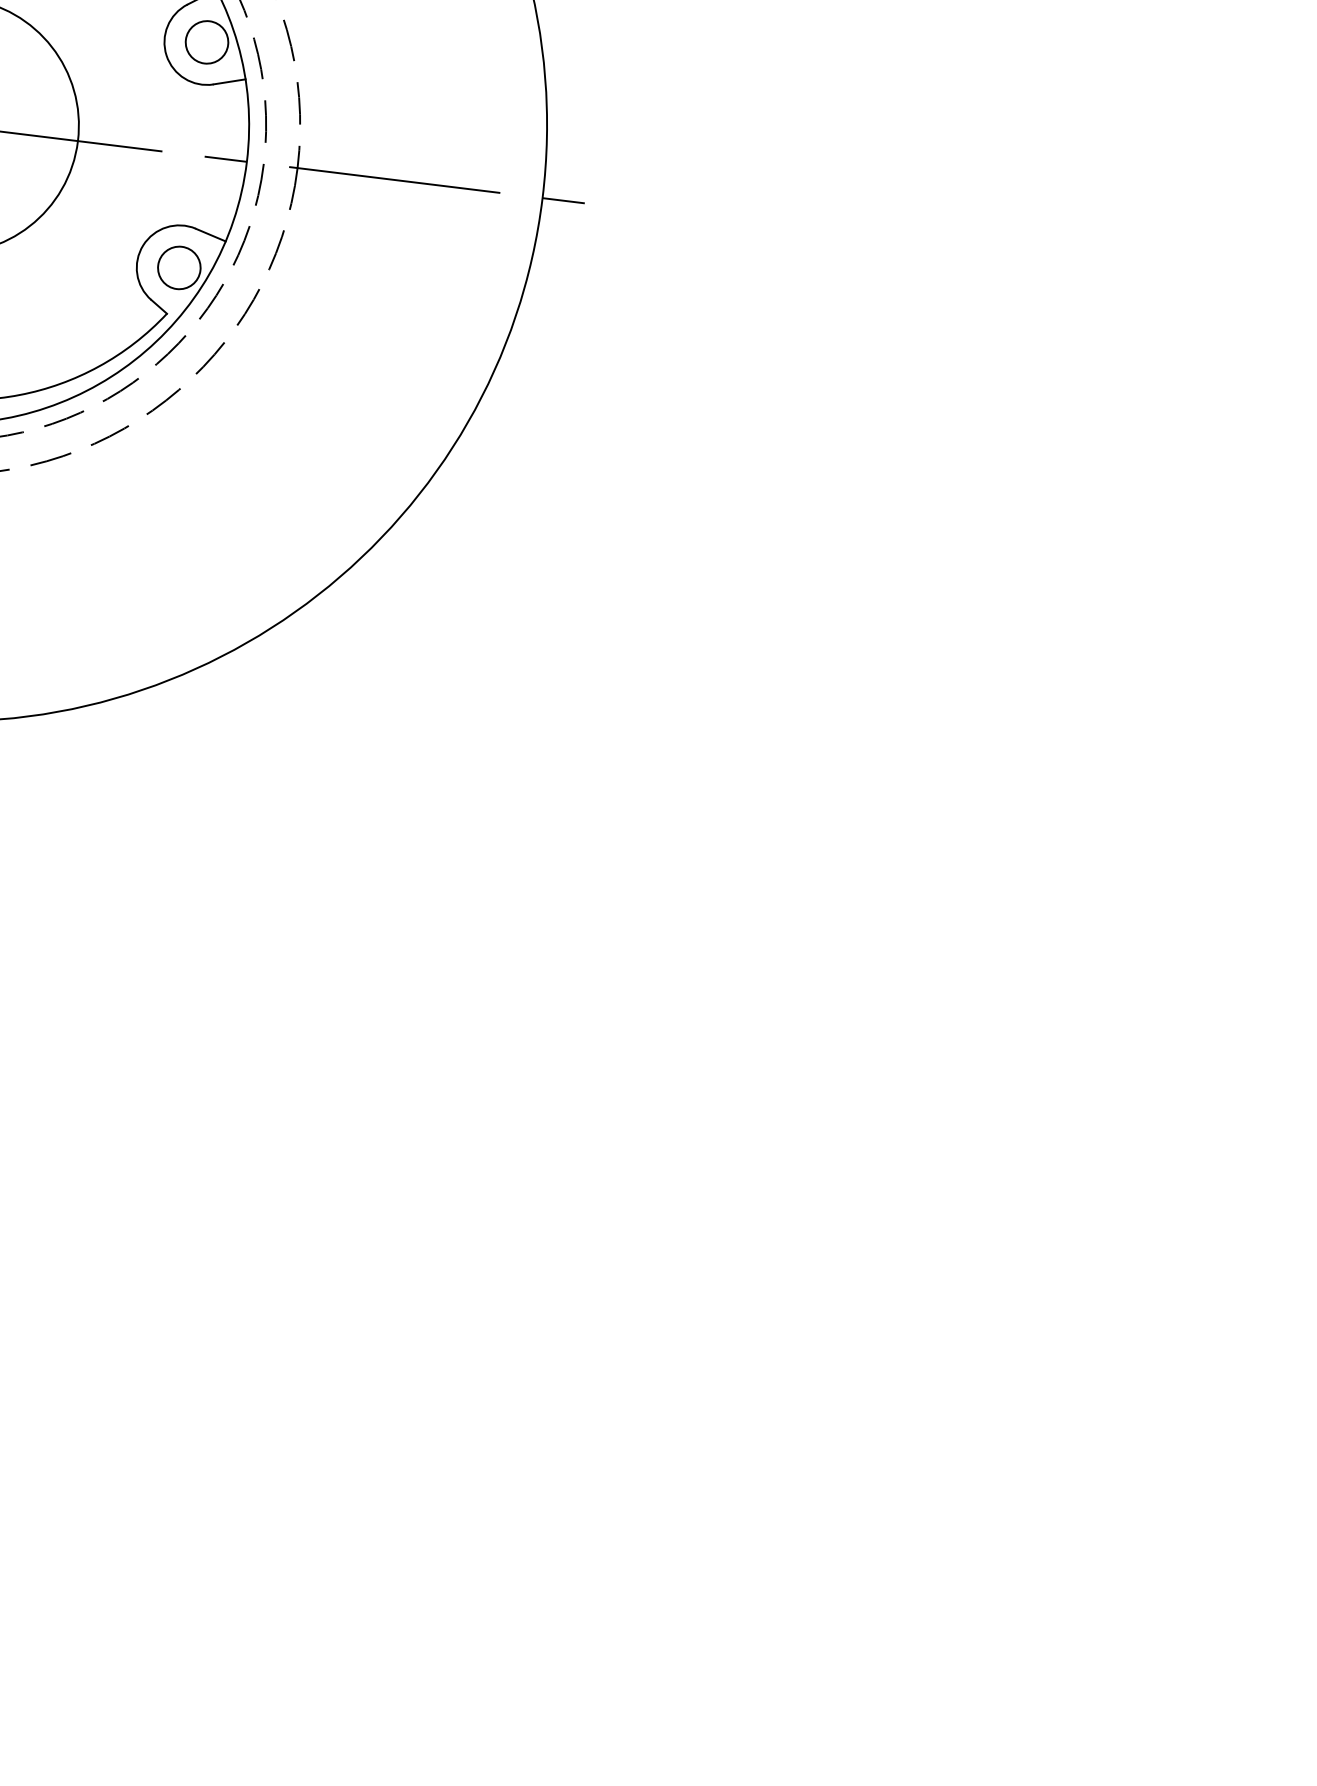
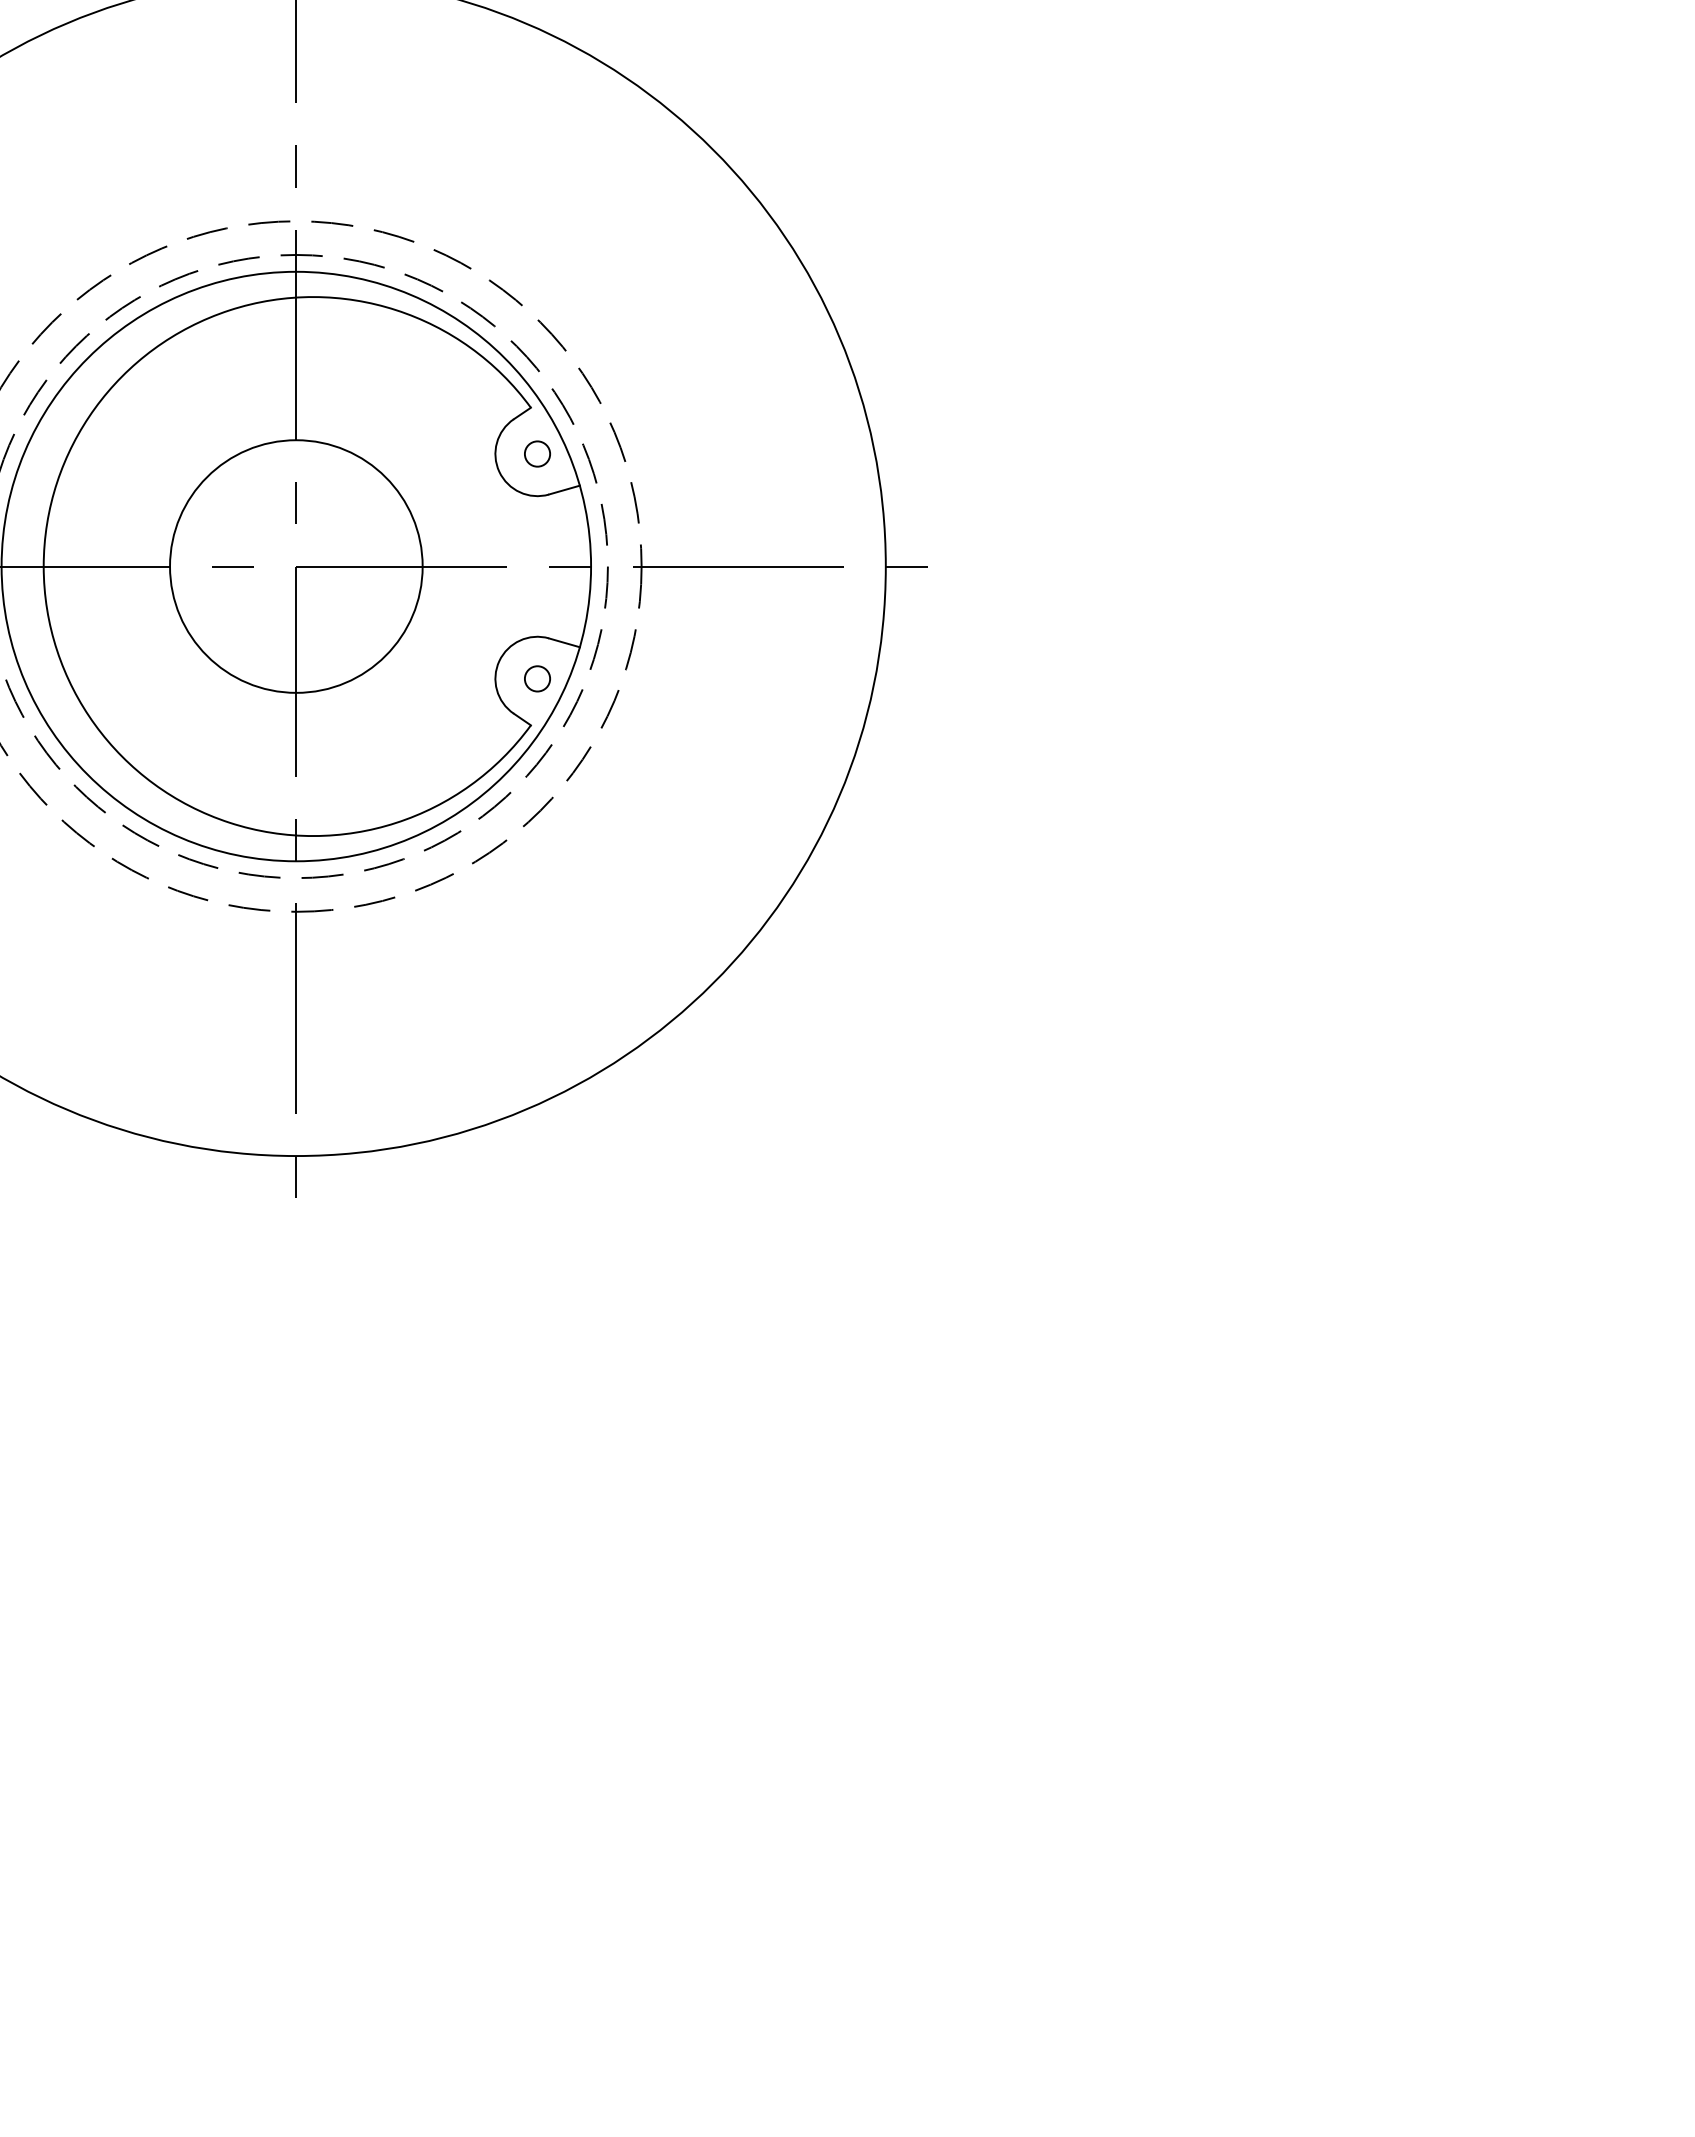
circle: (206, 42) -> (537, 454), size x0.6
circle: (179, 267) -> (537, 678), size x0.6

